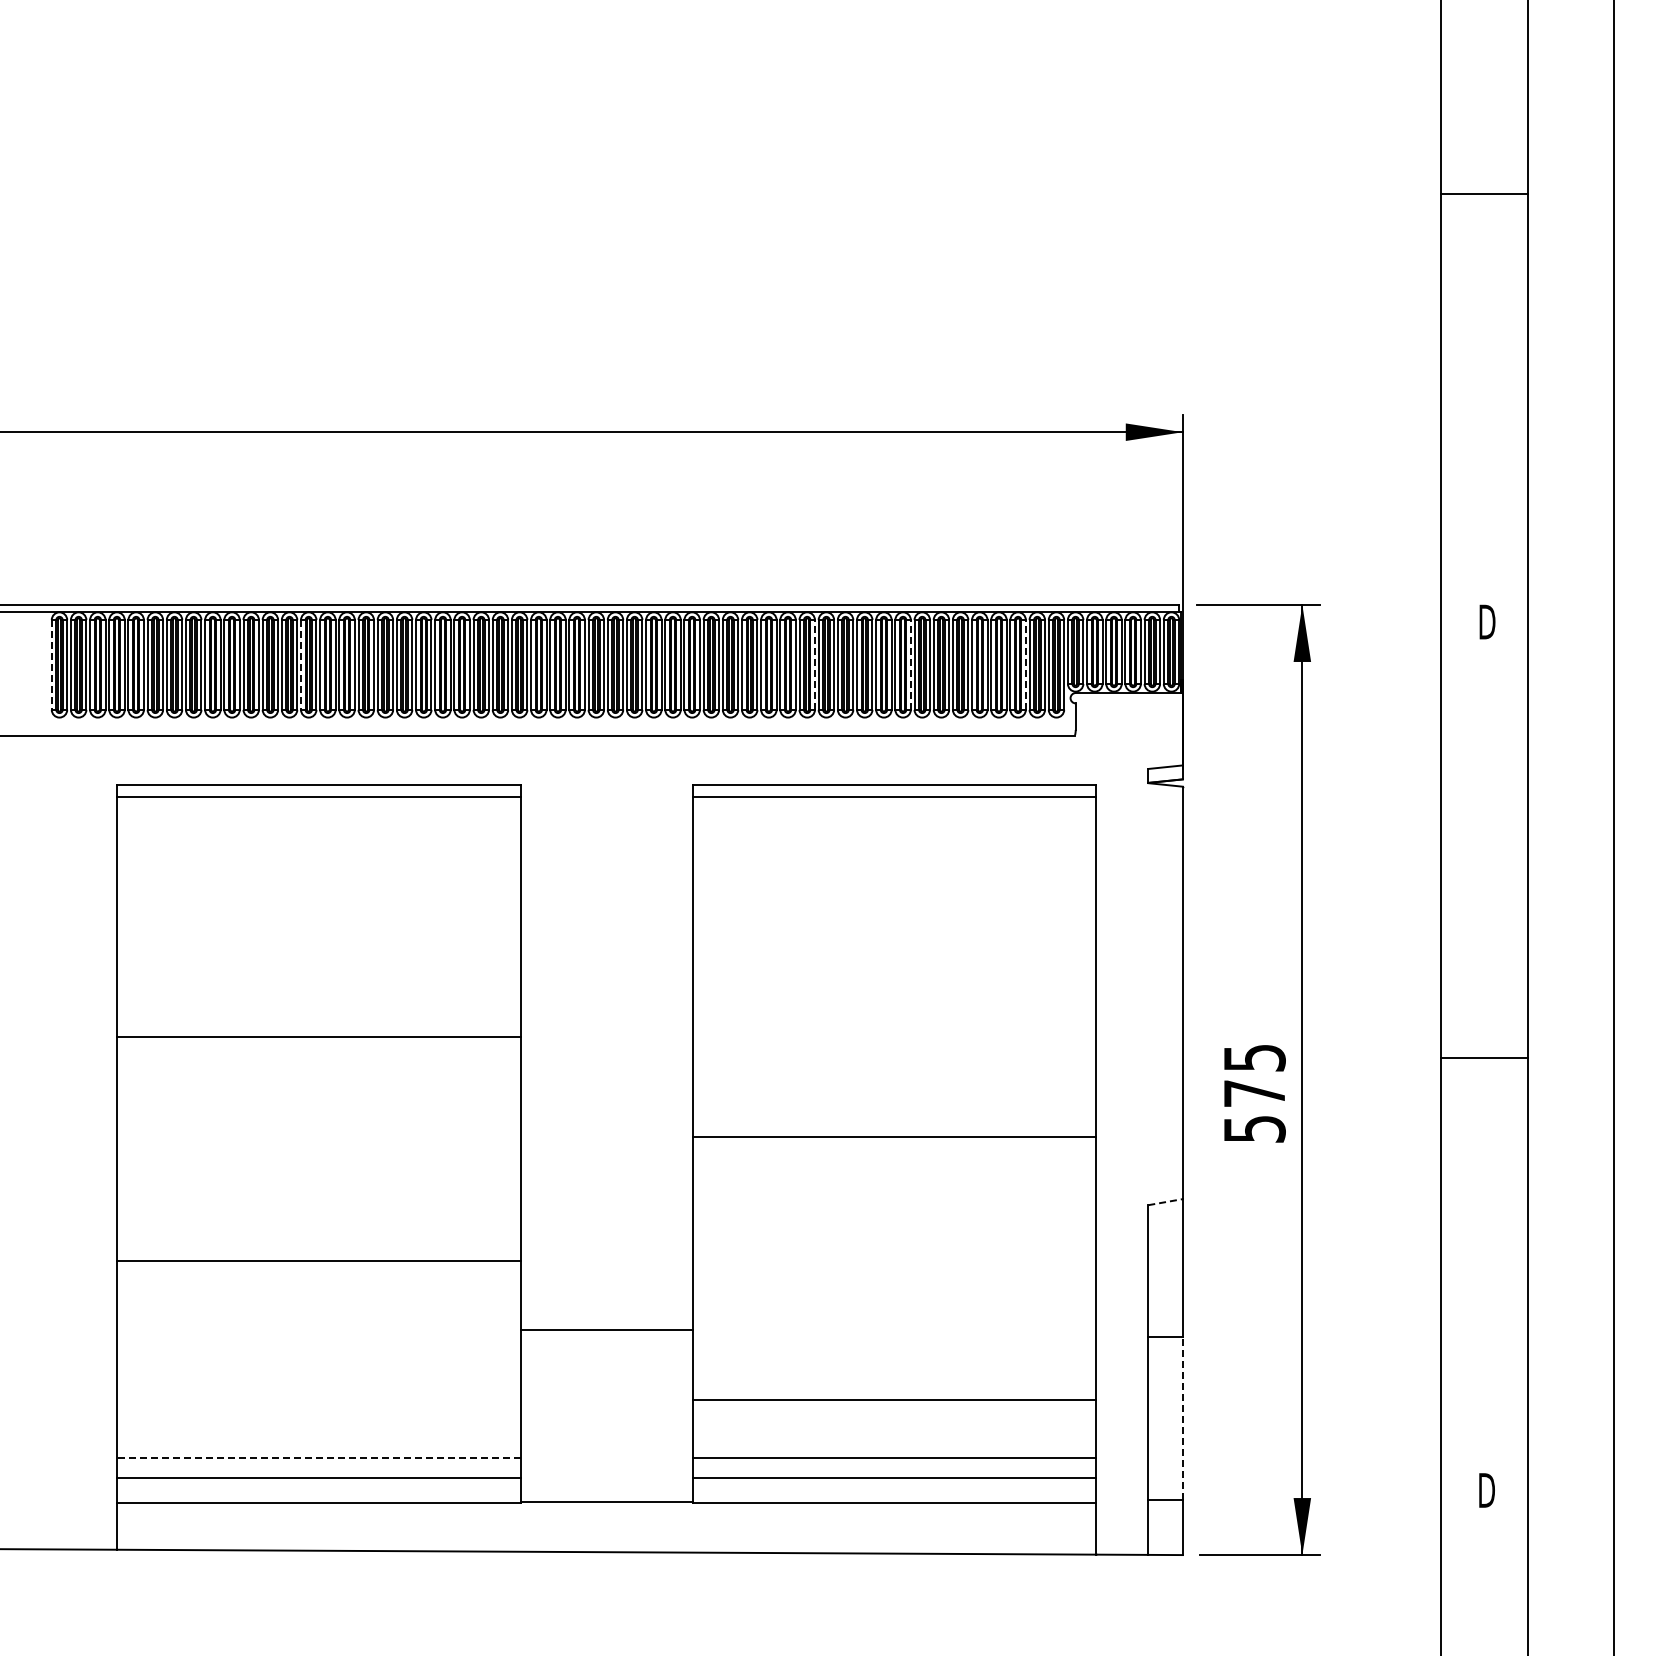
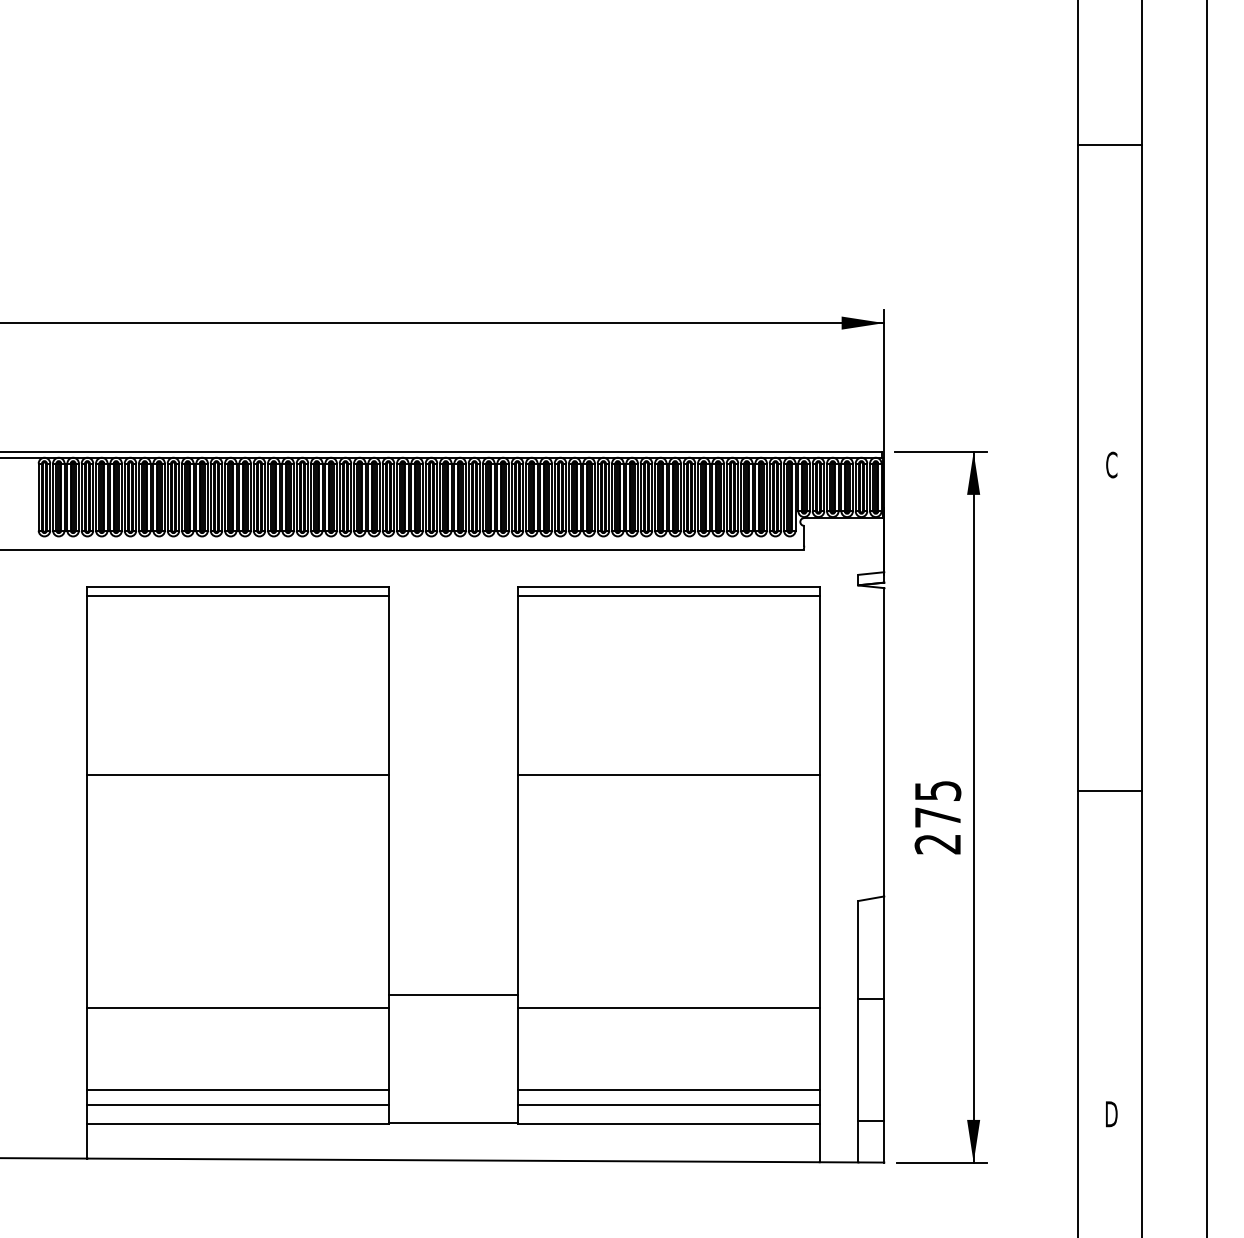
text: (1487, 621) -> (1112, 464), D -> C
line: (51, 664) -> (38, 496), dashed -> solid
line: (301, 664) -> (225, 496), dashed -> solid
line: (814, 664) -> (608, 496), dashed -> solid
line: (910, 664) -> (680, 496), dashed -> solid
line: (1025, 664) -> (766, 496), dashed -> solid
text: (1254, 1129) -> (937, 844), 575 -> 275
line: (894, 1136) -> (668, 774), moved
line: (1165, 1202) -> (871, 898), dashed -> solid
line: (318, 1260) -> (238, 1007), moved
line: (894, 1399) -> (668, 1007), moved
line: (1182, 1418) -> (884, 1060), dashed -> solid
line: (318, 1458) -> (238, 1090), dashed -> solid

